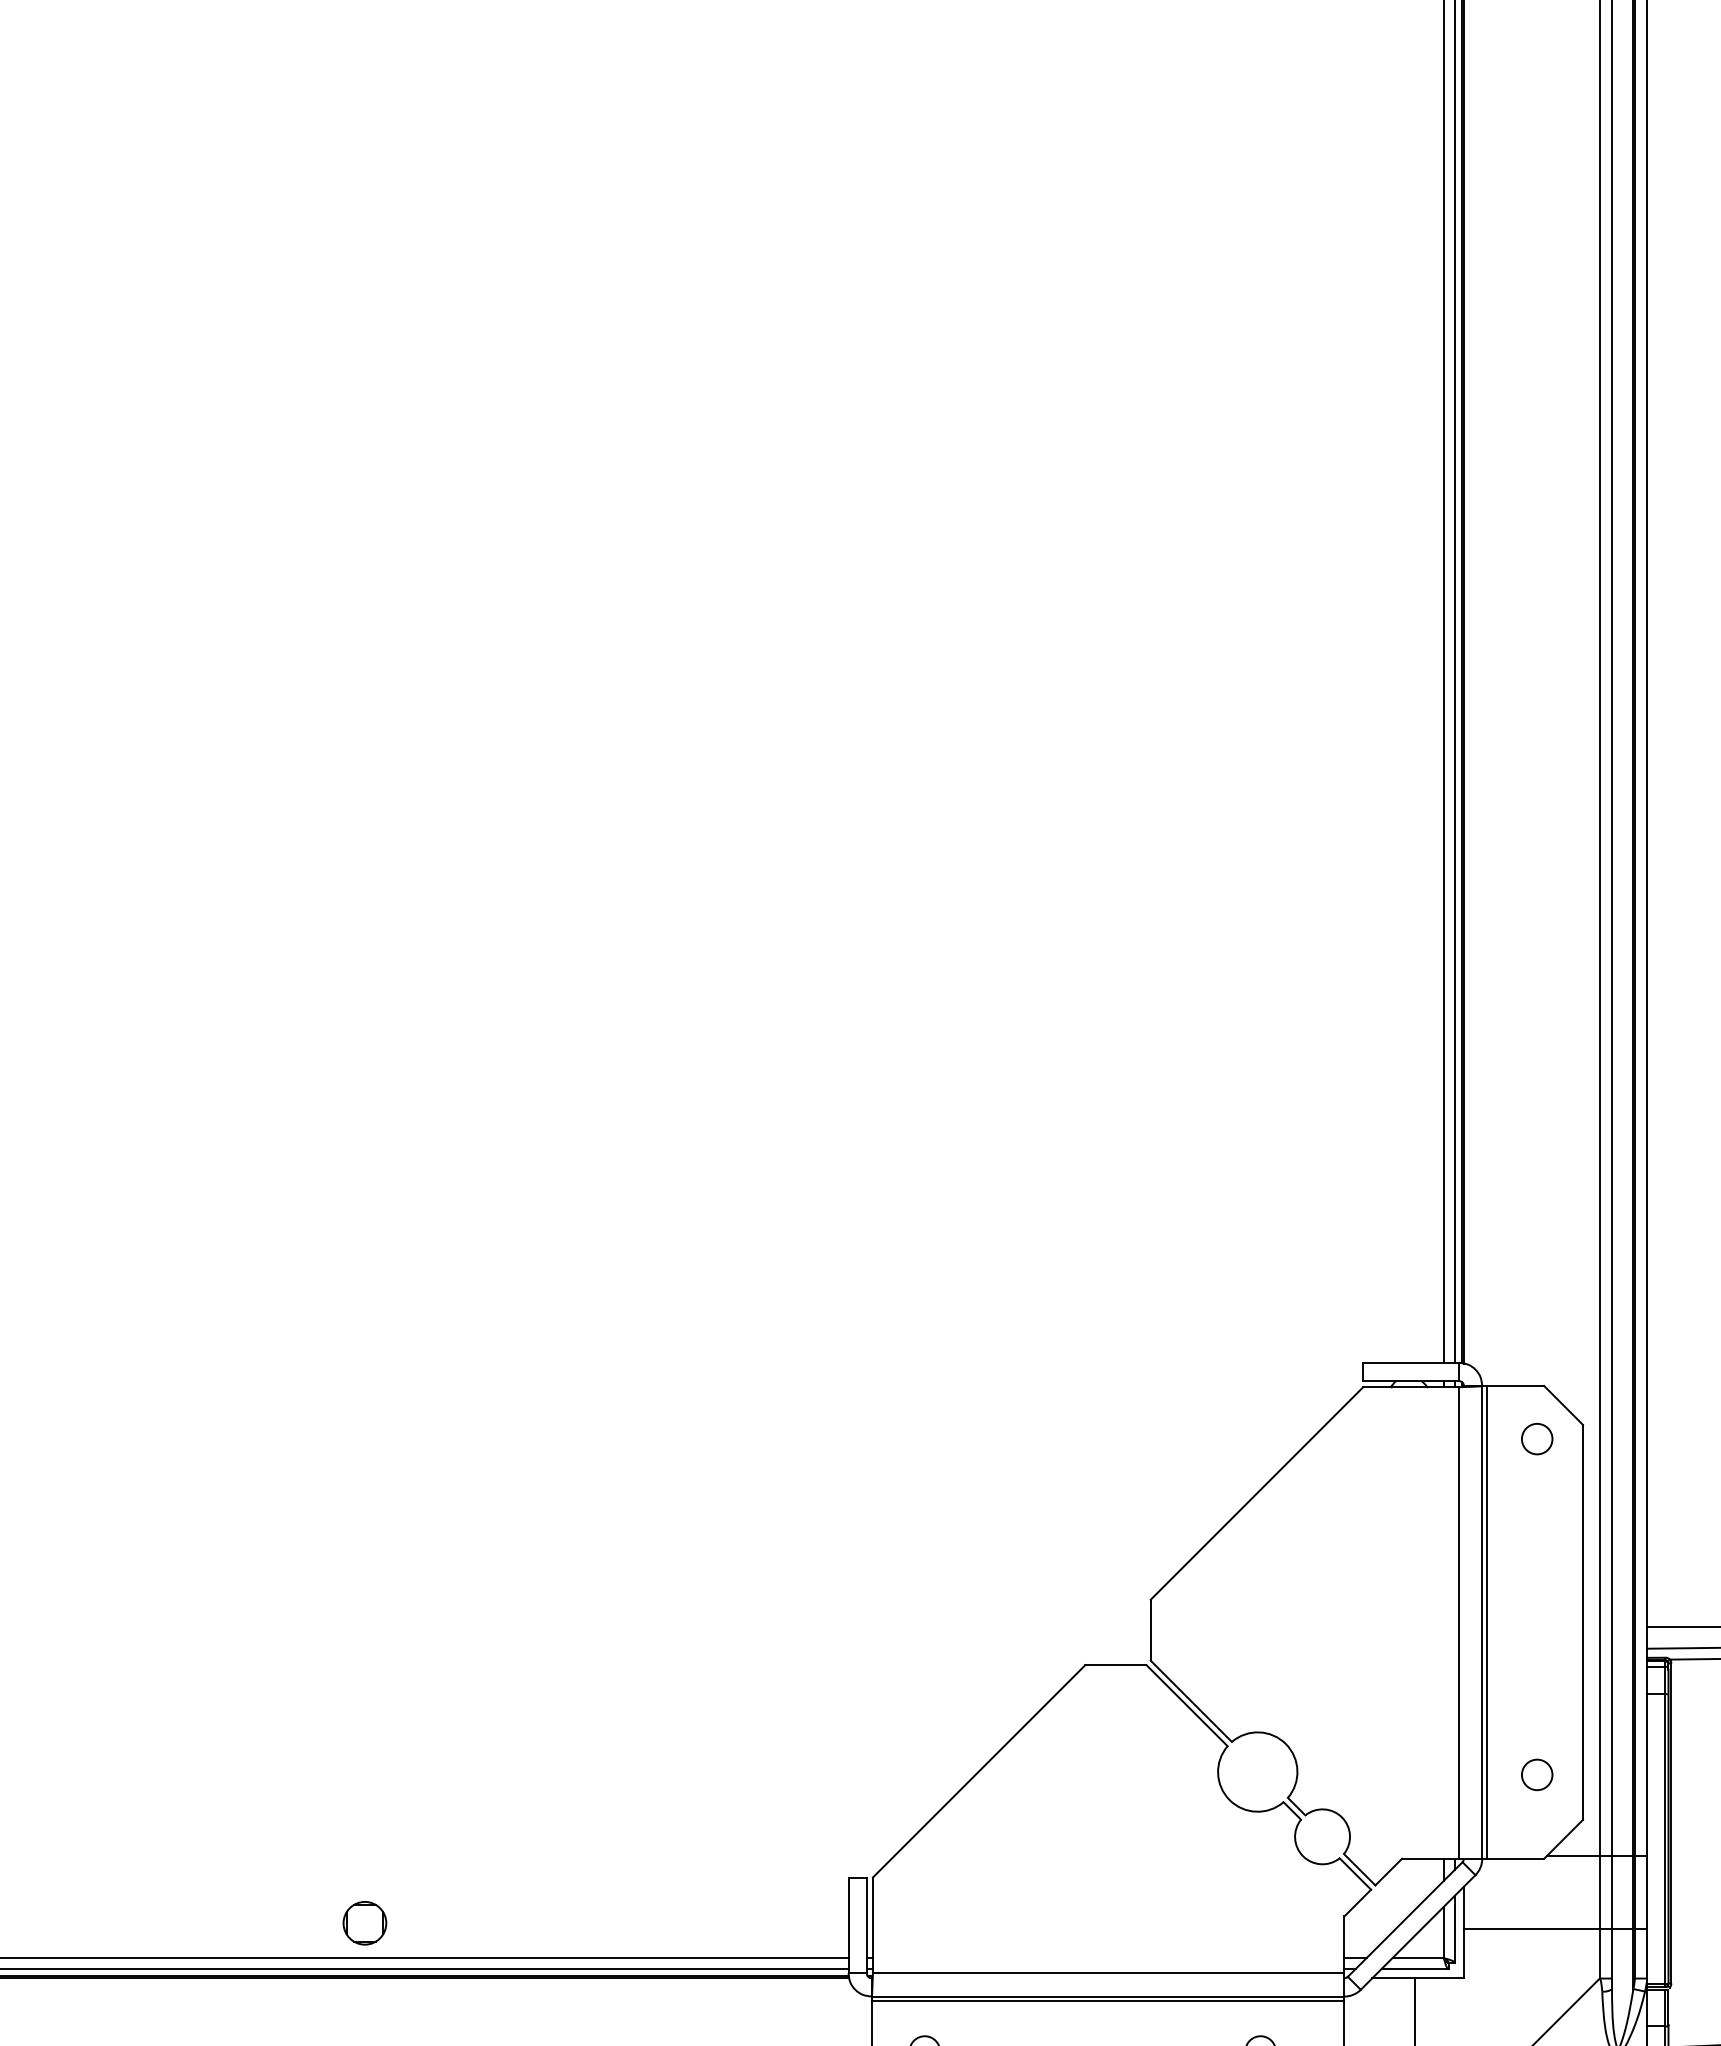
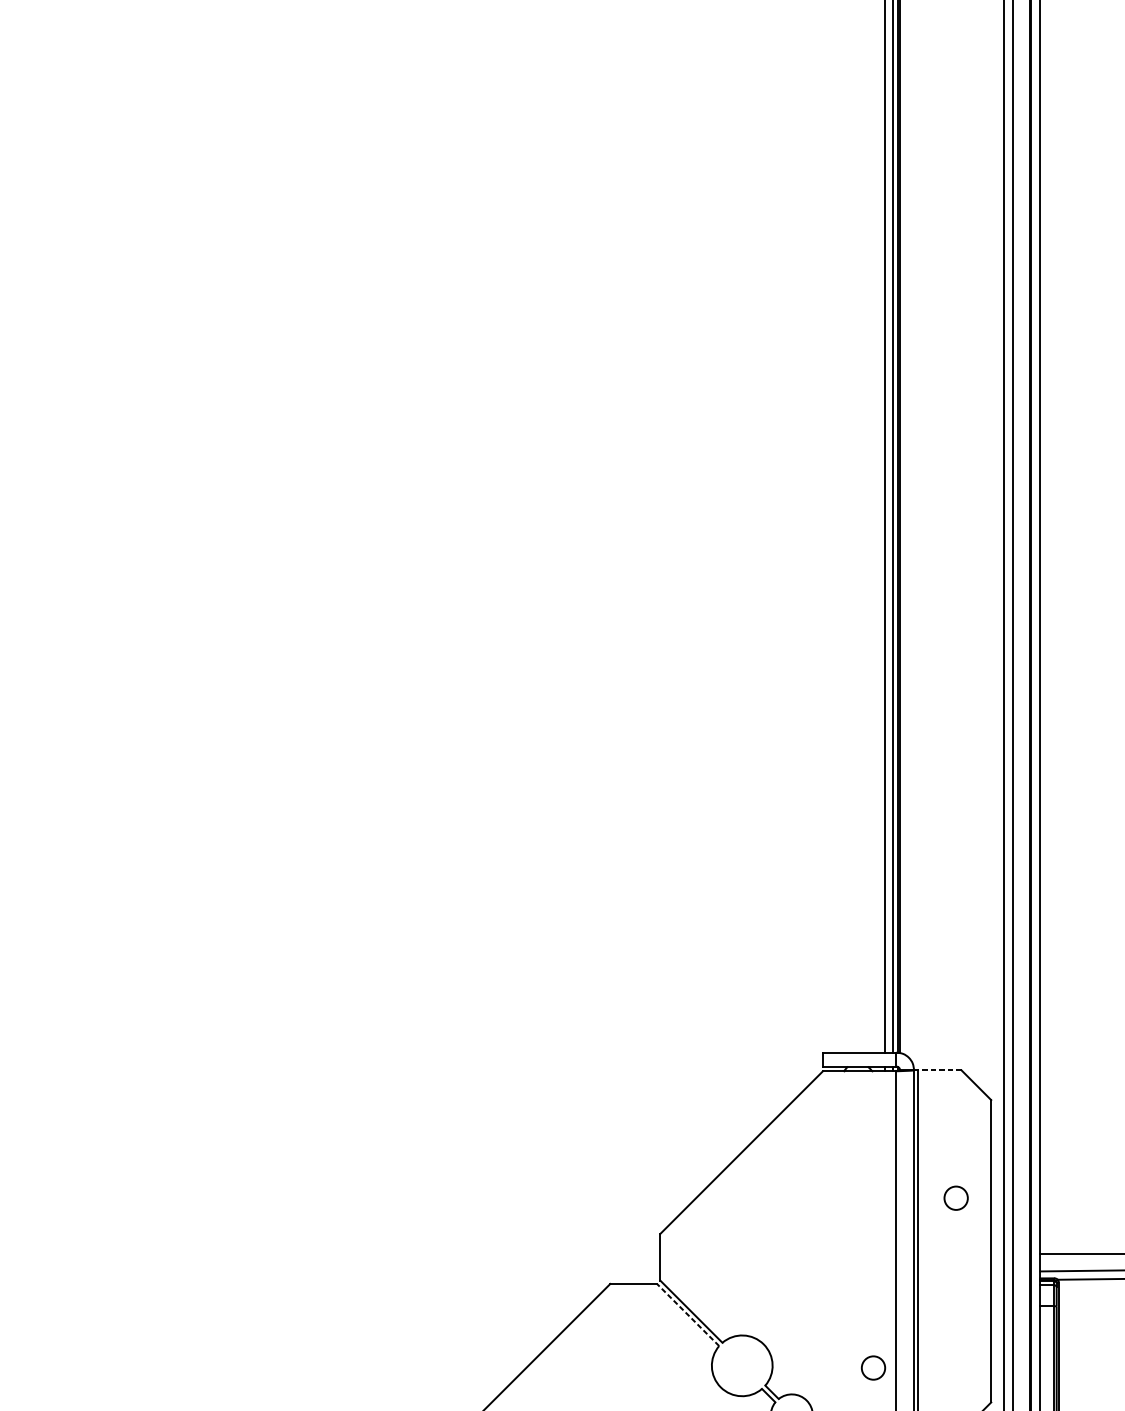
line: (1515, 1386) -> (939, 1070), solid -> dashed
circle: (1537, 1439) -> (956, 1198), moved
line: (1186, 1705) -> (687, 1314), solid -> dashed
circle: (1537, 1774) -> (873, 1367), moved

